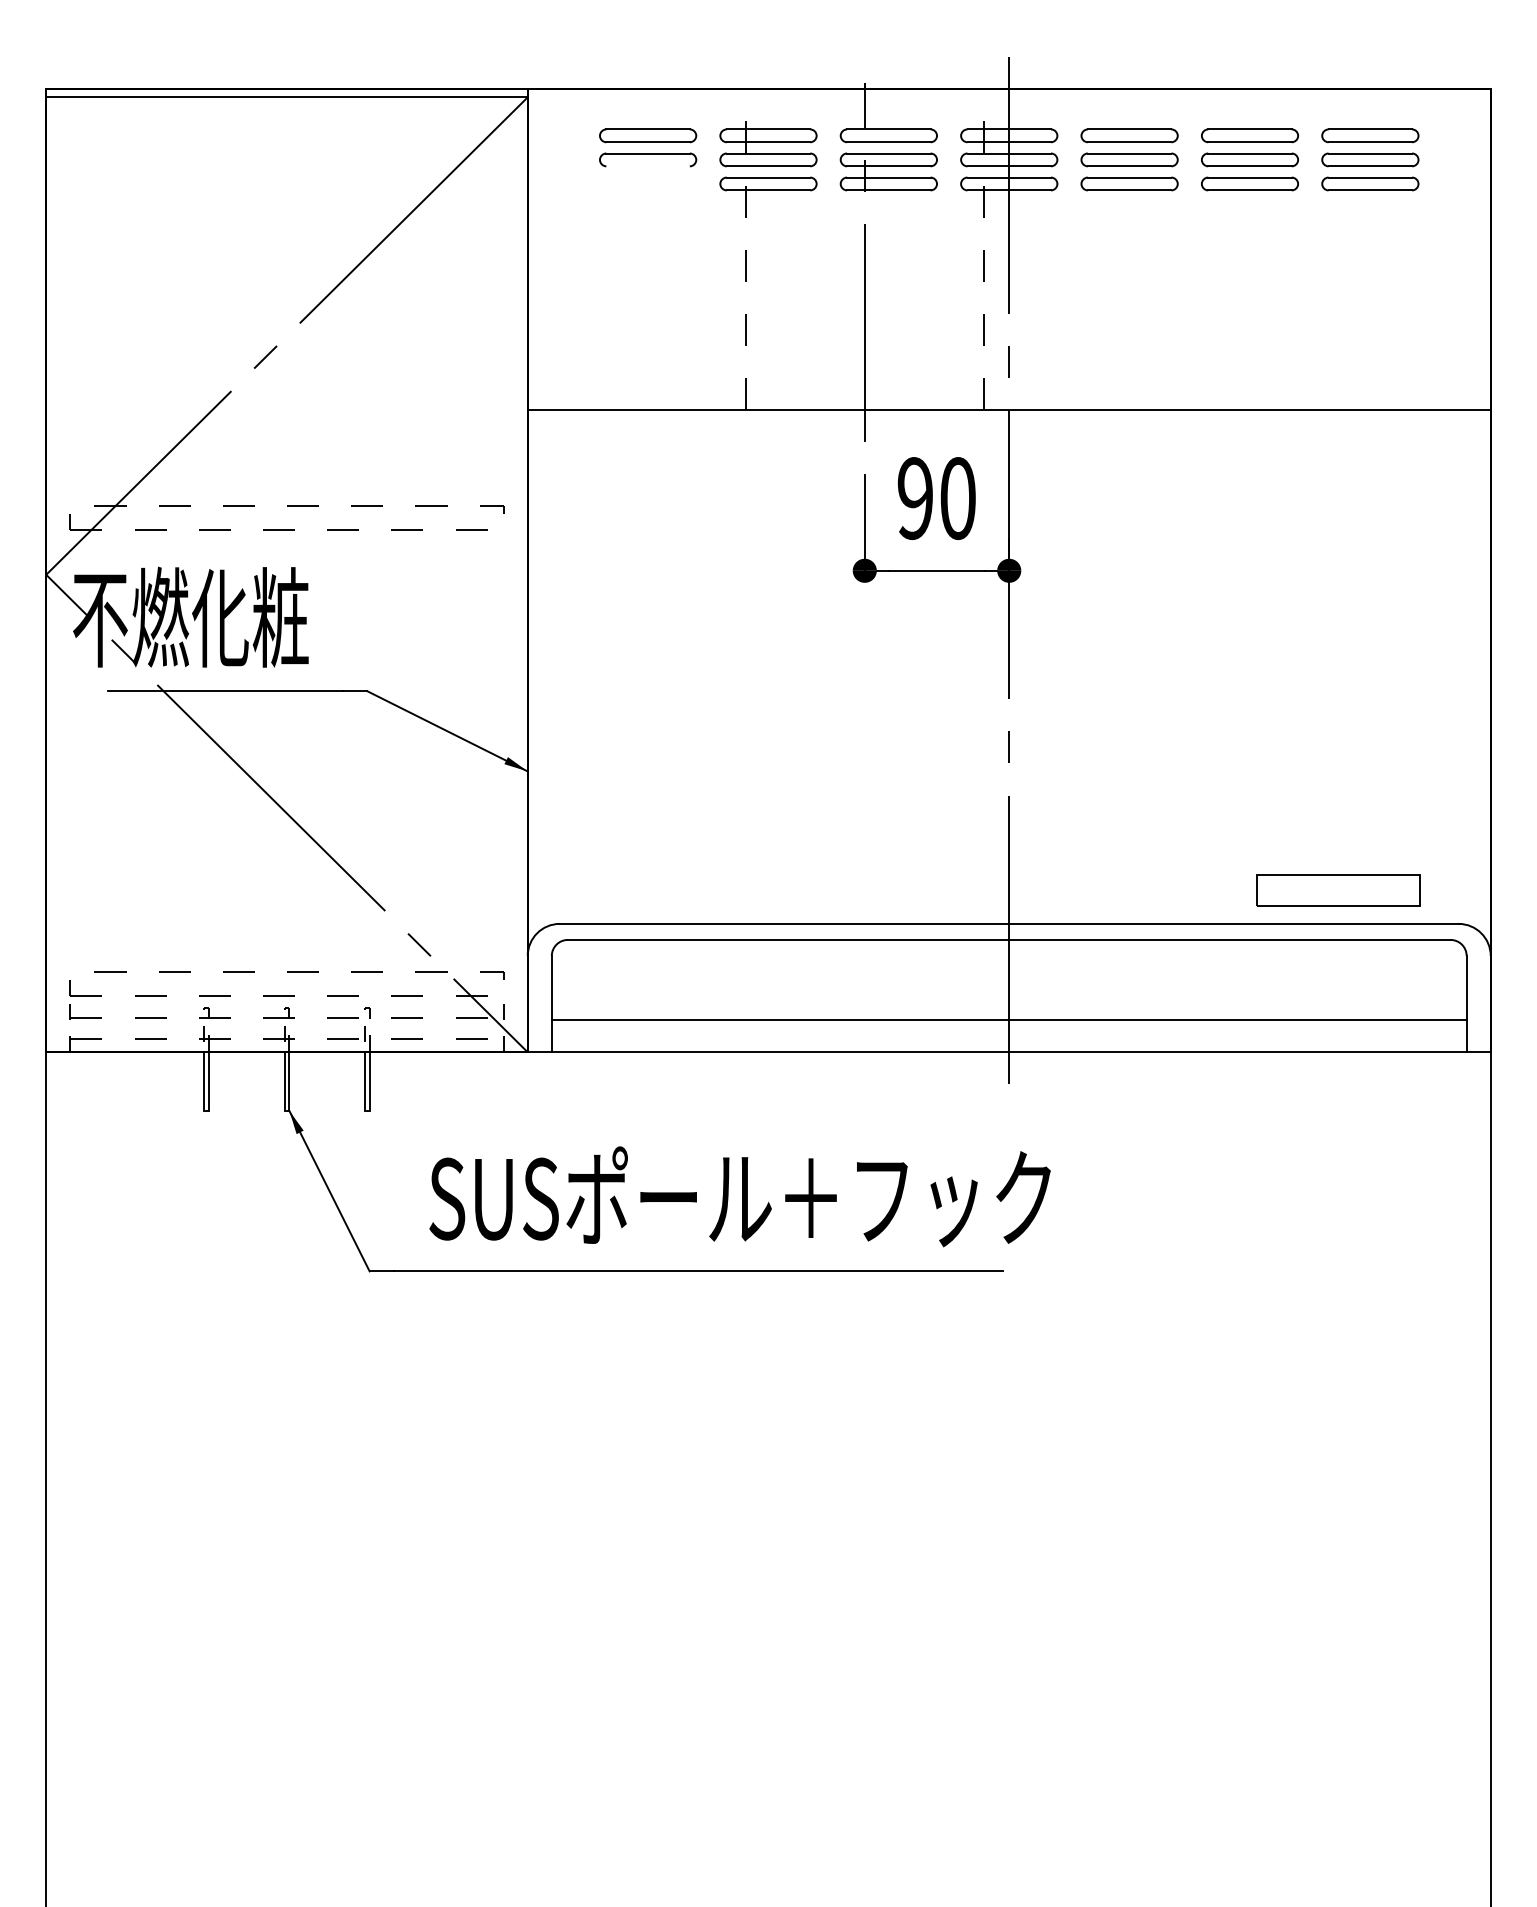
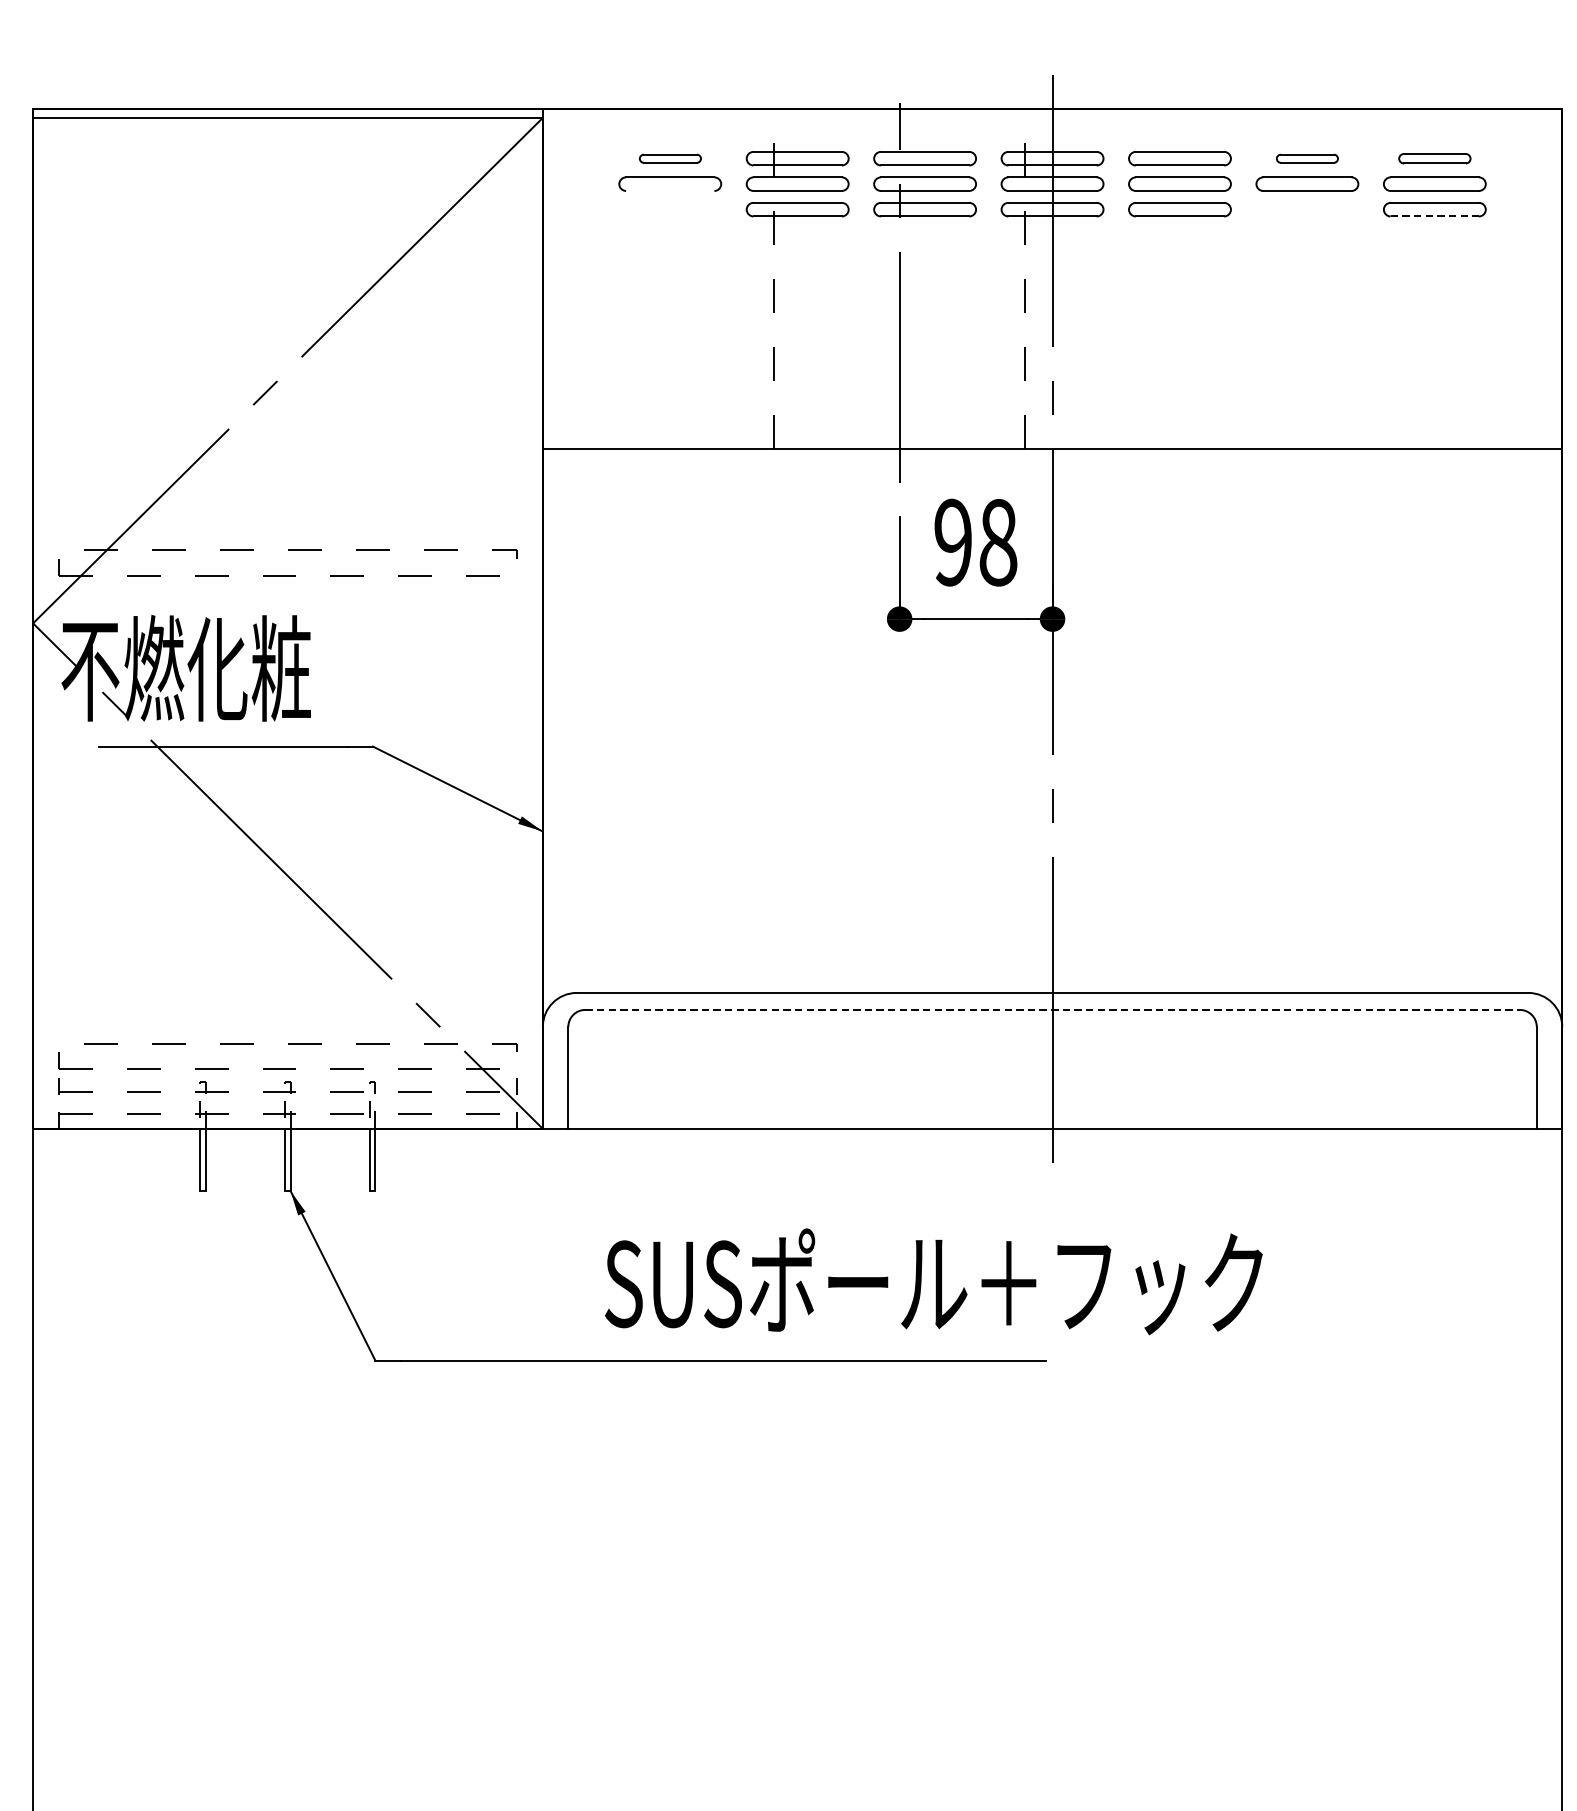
part: (648, 135) -> (670, 158), size x0.6
part: (1249, 135) -> (1306, 158), size x0.6
part: (1370, 135) -> (1434, 158), size x0.7
part: (1249, 183) -> (1306, 209), removed
line: (1370, 190) -> (1434, 216), solid -> dashed
text: (957, 498) -> (997, 542), 90 -> 98
part: (1338, 890) -> (1401, 957), removed
line: (1009, 939) -> (1052, 1009), solid -> dashed
line: (1008, 1020) -> (1051, 1095), removed
text: (739, 1196) -> (933, 1281), moved

